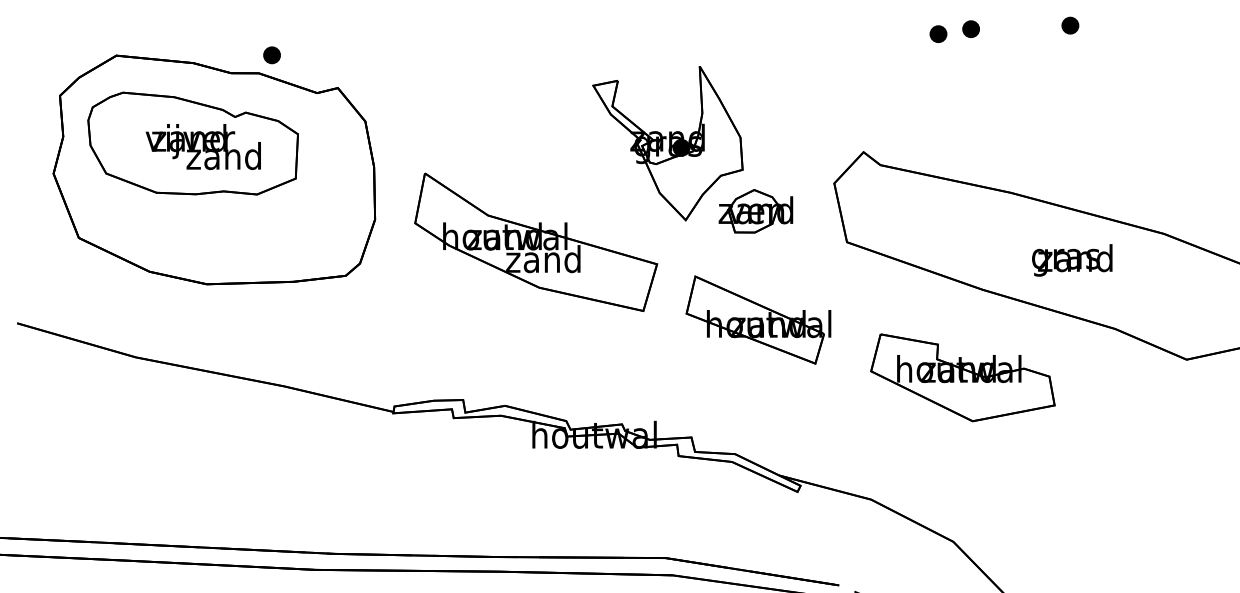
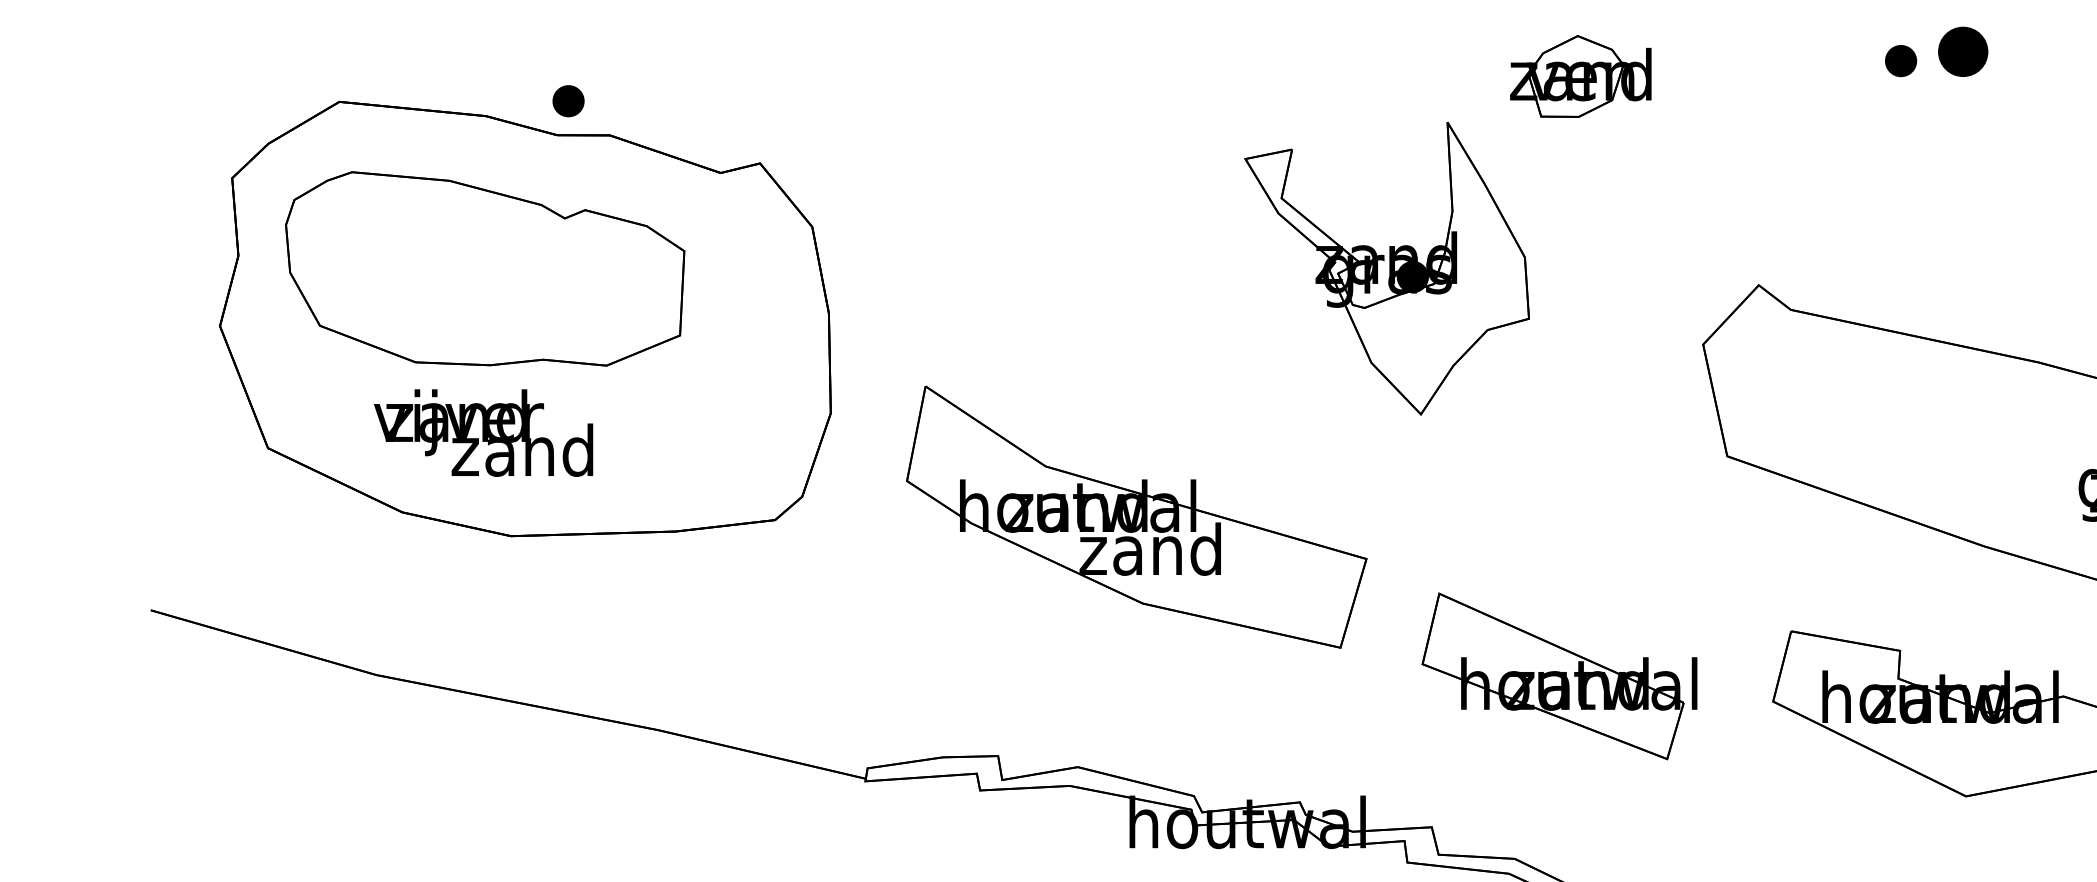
part: (970, 28) -> (1961, 50), size x1.6
part: (271, 55) -> (567, 101), moved
text: (202, 147) -> (481, 434), moved
part: (755, 211) -> (1580, 76), moved
part: (536, 241) -> (1137, 515), moved
part: (758, 319) -> (1559, 675), moved

